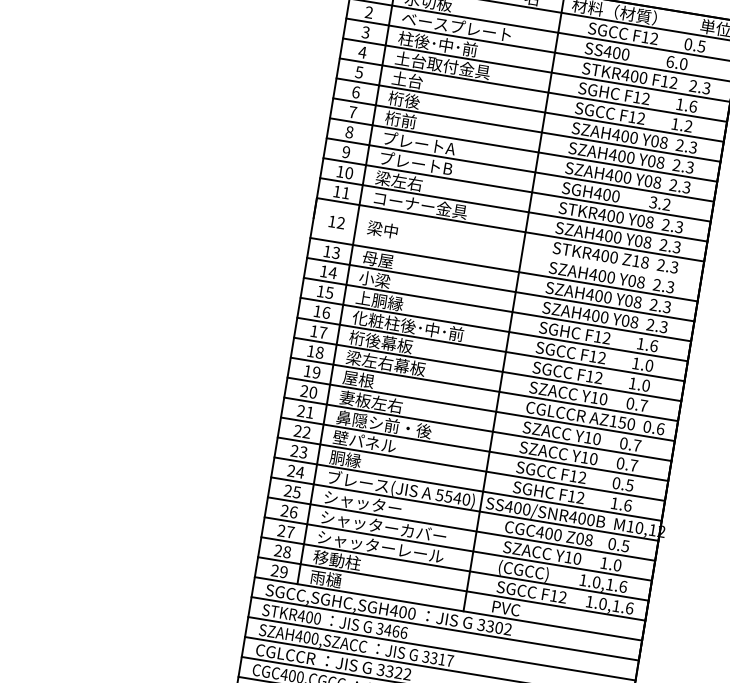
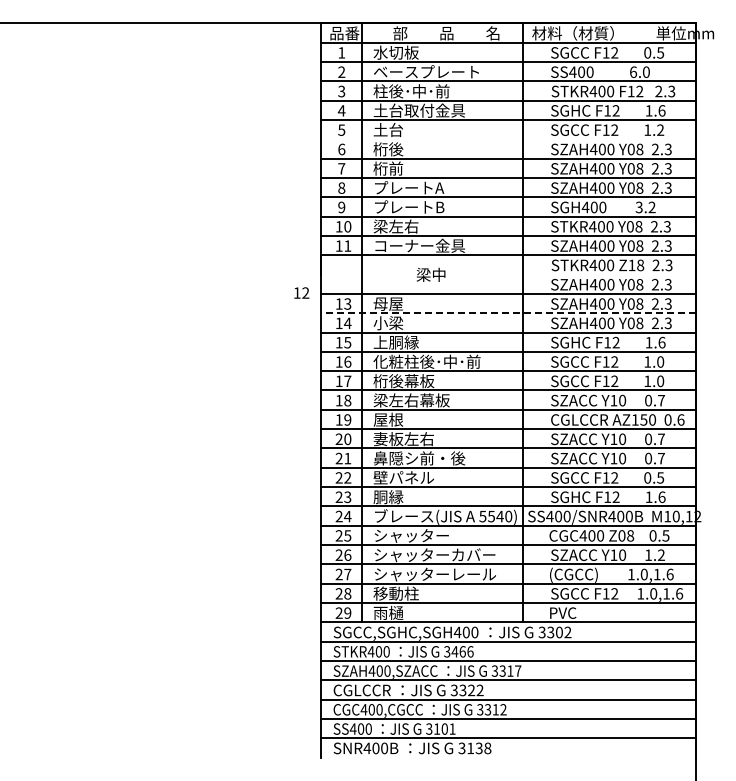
line: (529, 110) -> (508, 139), removed
text: (336, 221) -> (301, 292), moved
text: (382, 229) -> (430, 274), moved
line: (500, 289) -> (508, 313), solid -> dashed
text: (616, 564) -> (660, 554), 1.0 -> 1.2

